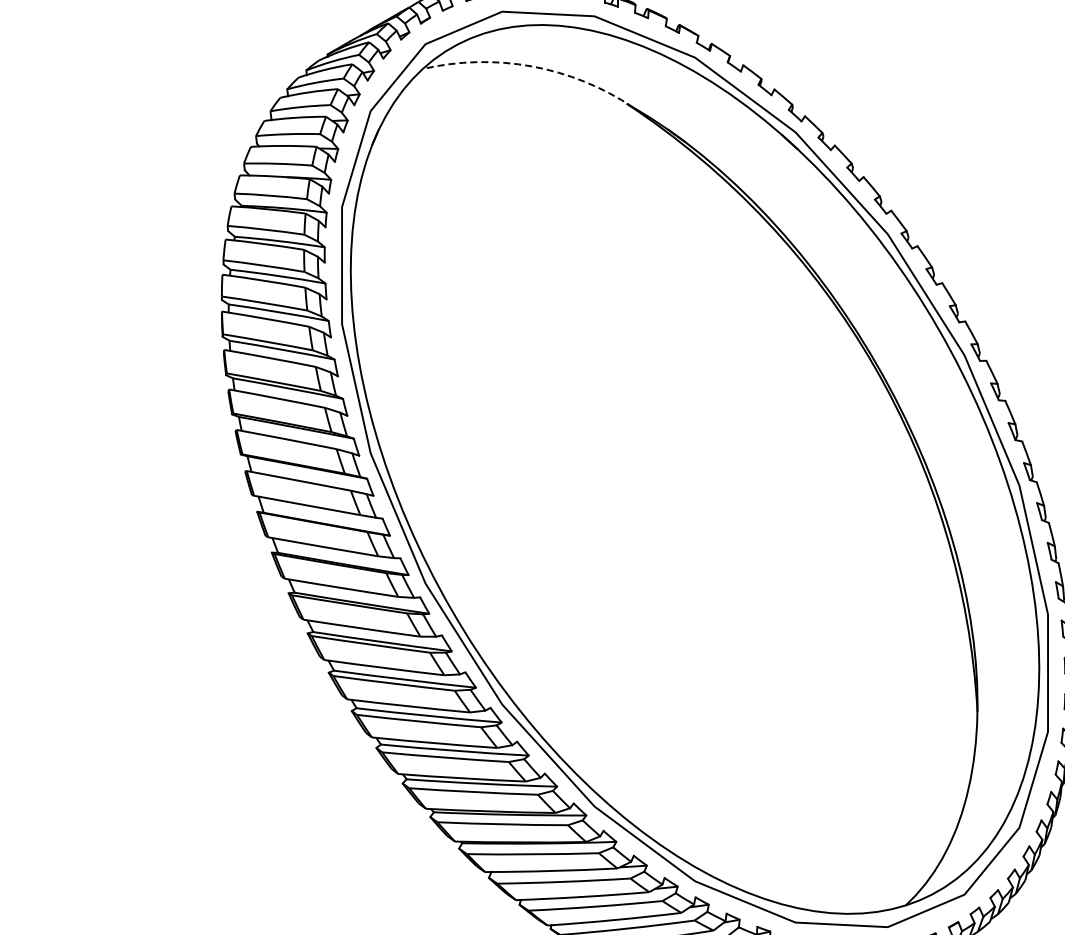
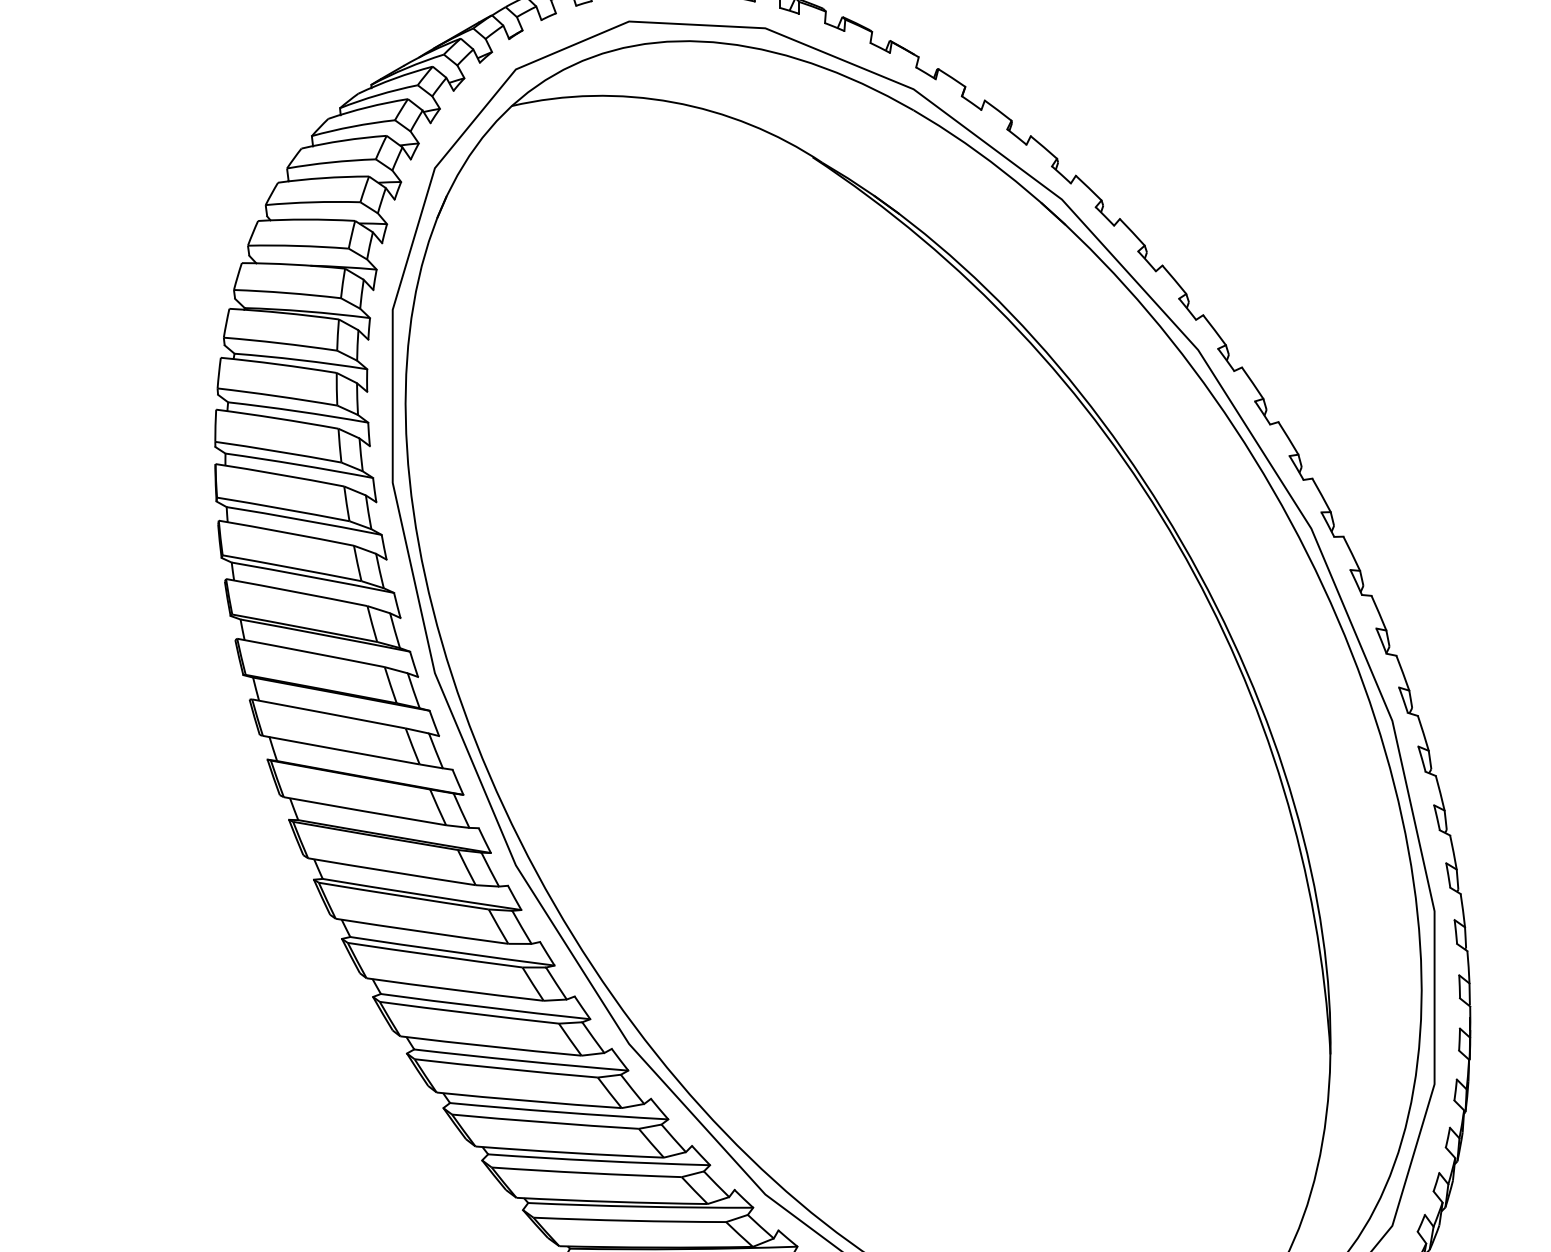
arc: (532, 66) -> (673, 102), dashed -> solid

